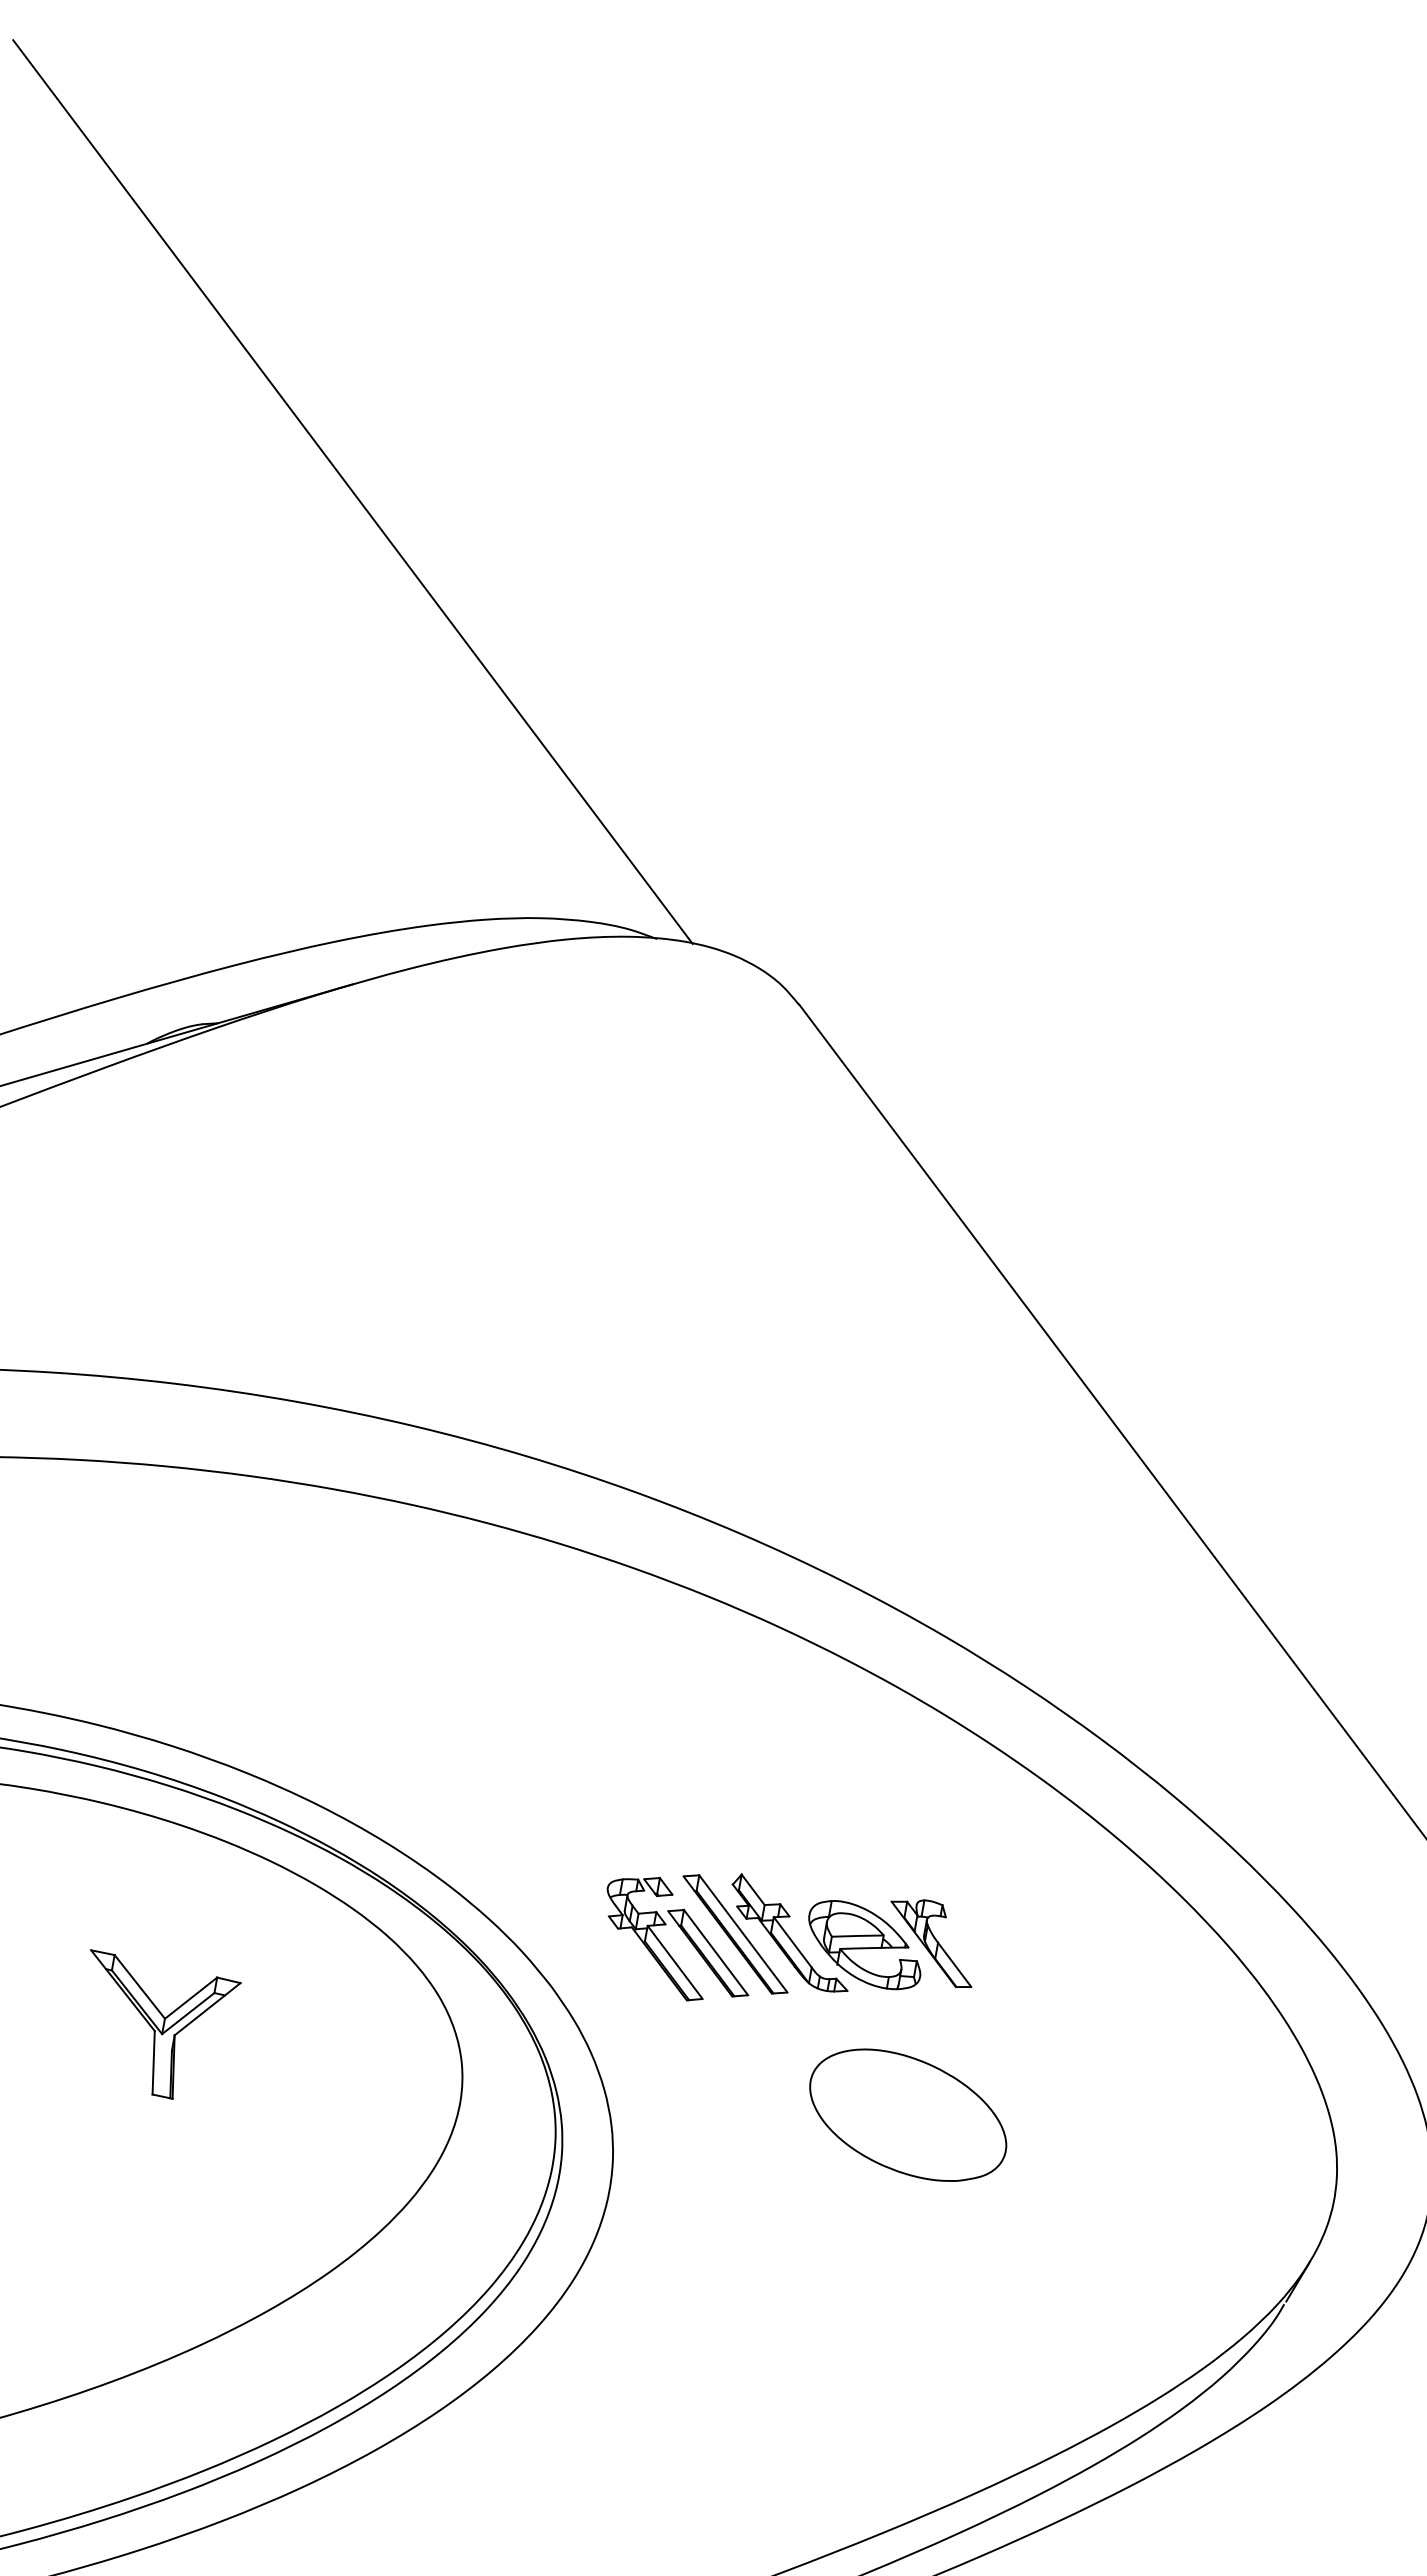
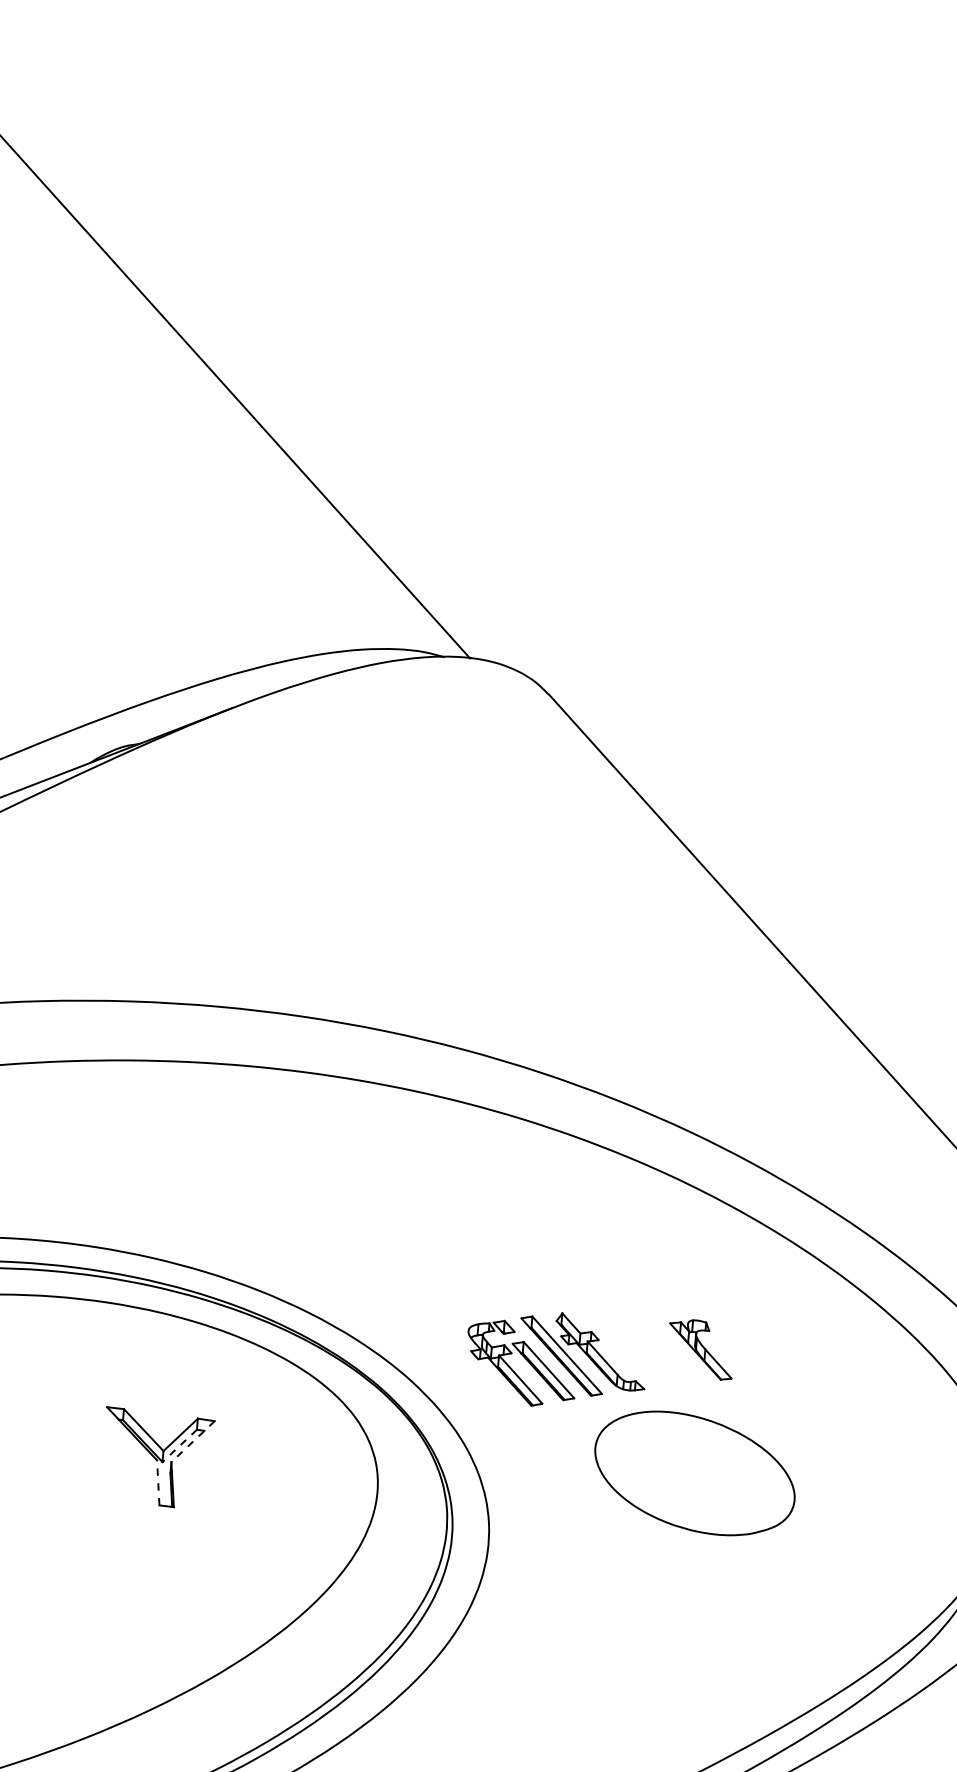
part: (864, 1945) -> (653, 1355), removed
line: (207, 2009) -> (193, 1441), solid -> dashed
line: (187, 2013) -> (179, 1445), solid -> dashed
line: (153, 2062) -> (158, 1482), solid -> dashed
part: (908, 2114) -> (695, 1472), size x1.4

